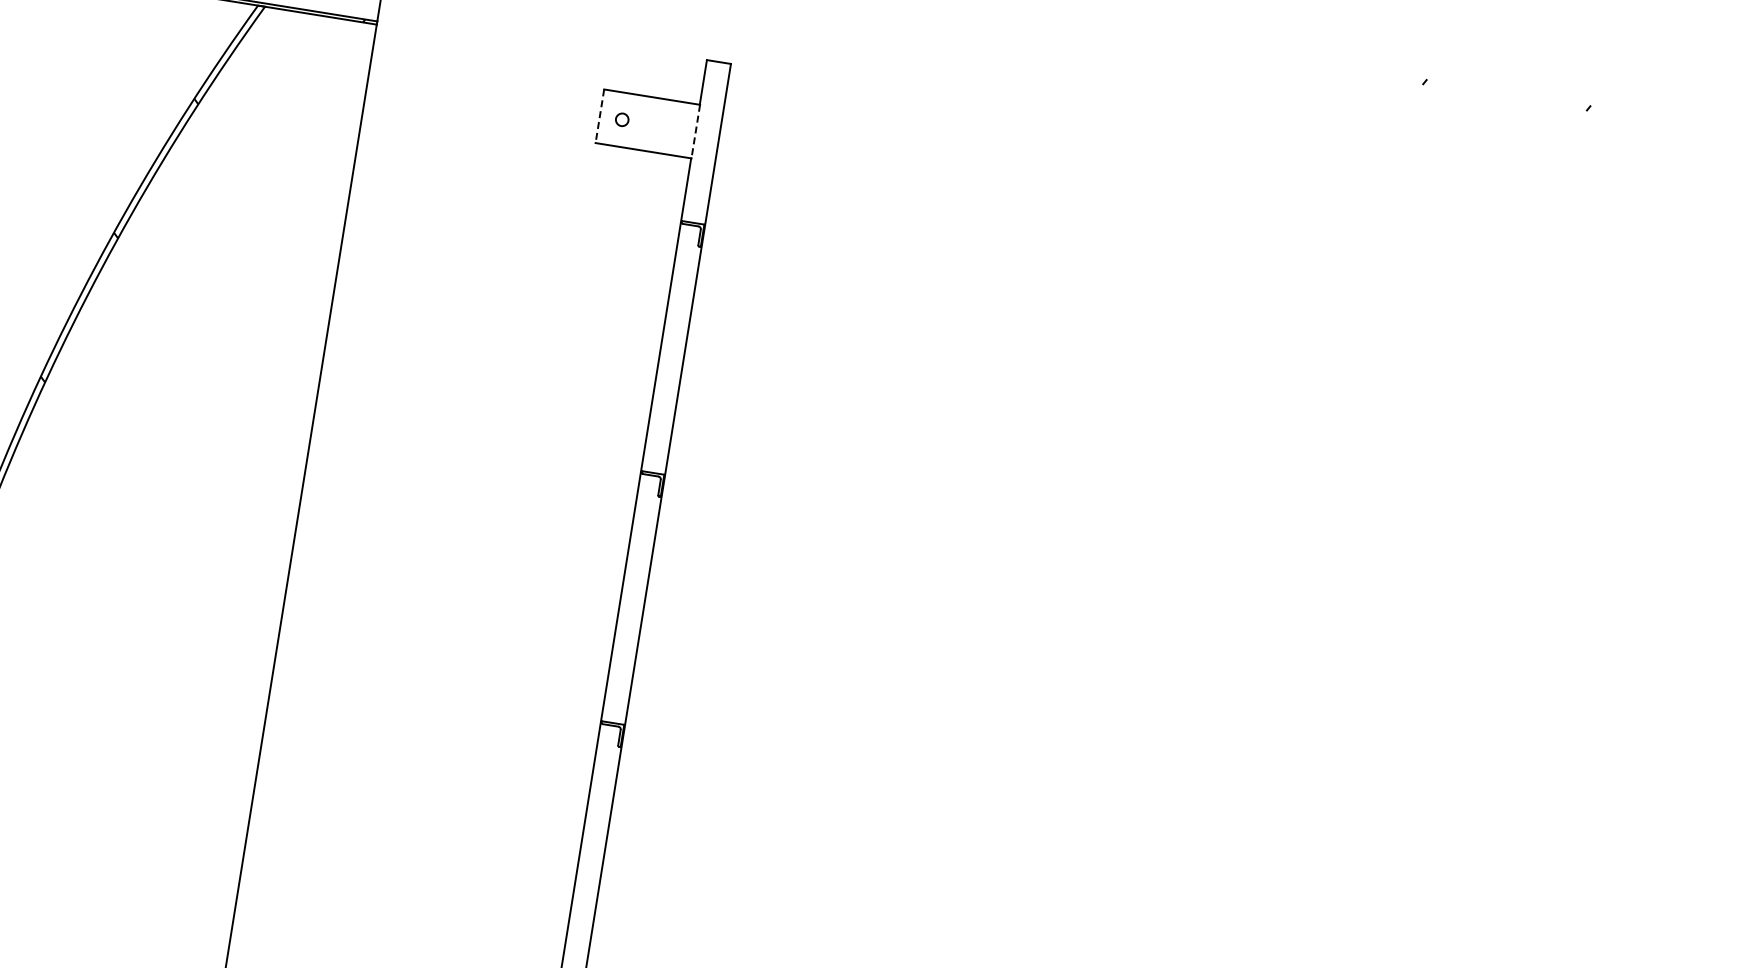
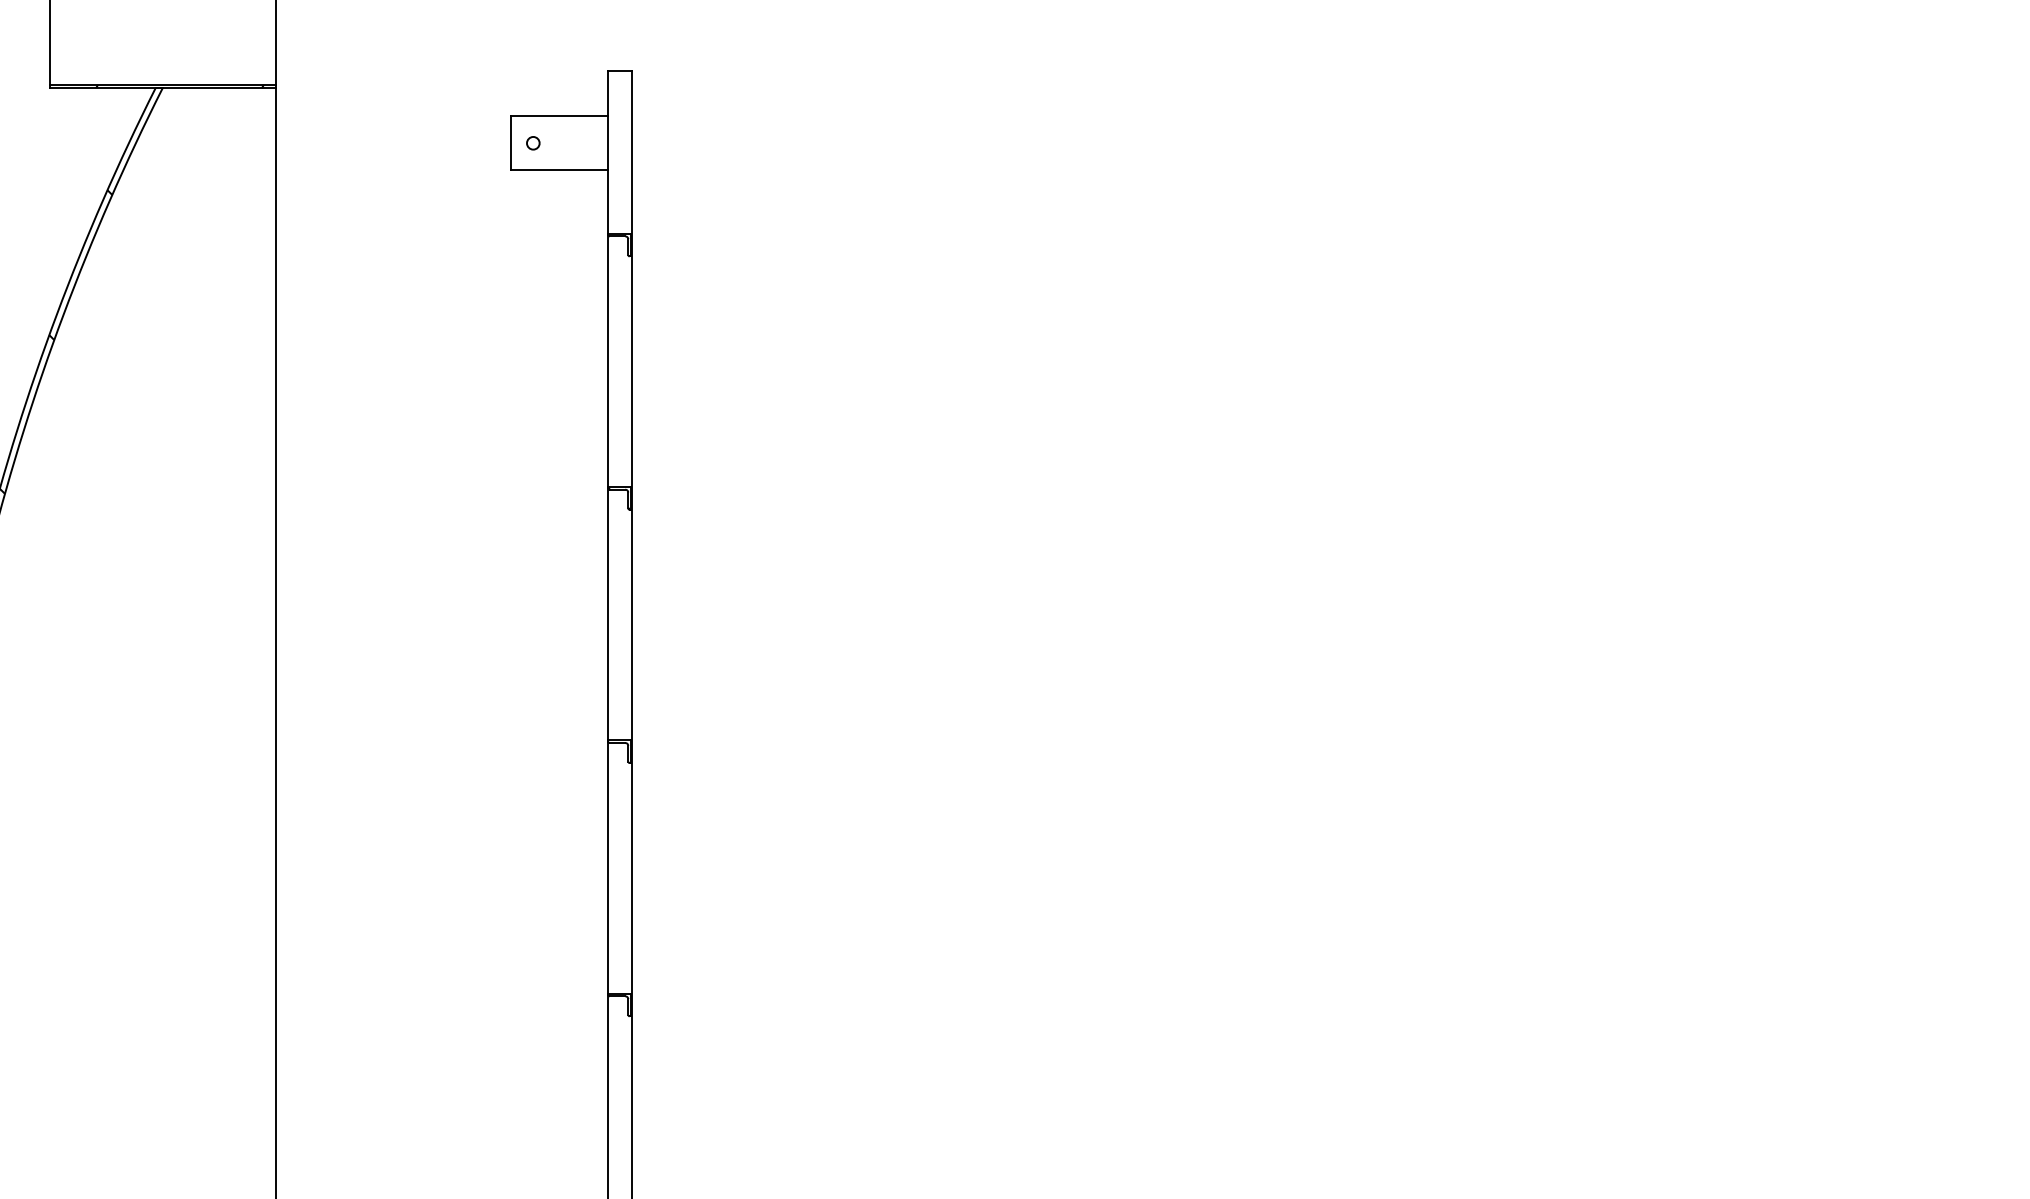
line: (599, 116) -> (510, 143), dashed -> solid
line: (695, 131) -> (607, 143), dashed -> solid

